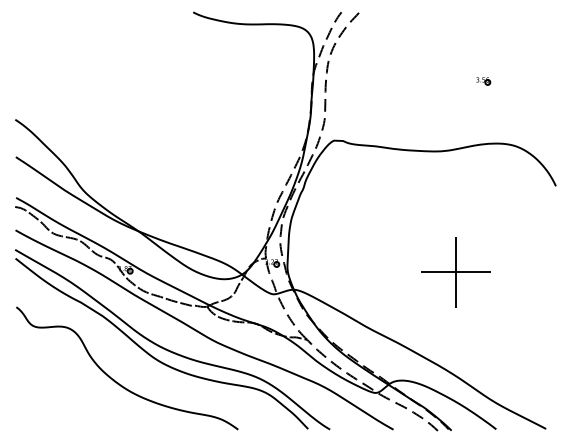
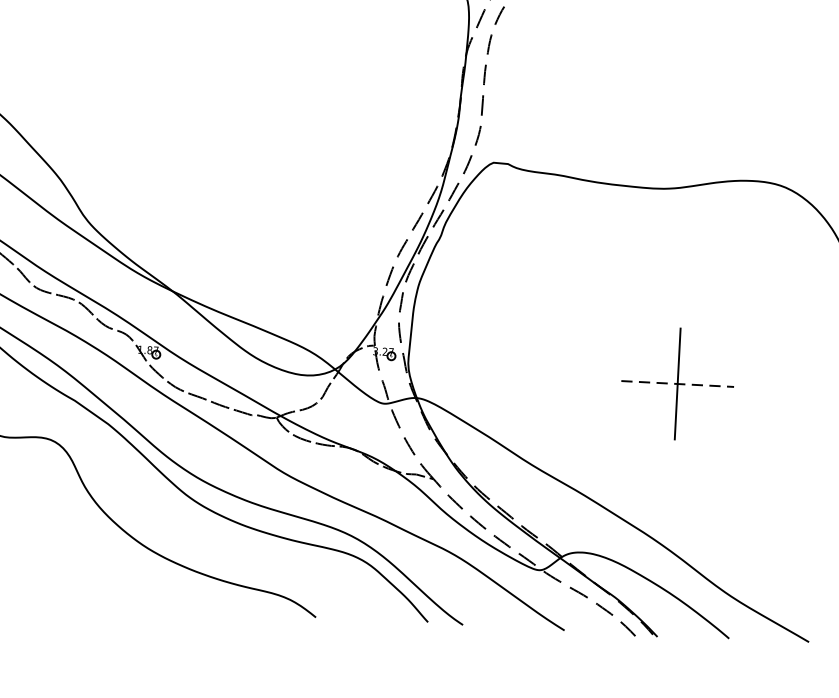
part: (483, 81) -> (737, 80), removed
line: (455, 272) -> (676, 384), solid -> dashed

